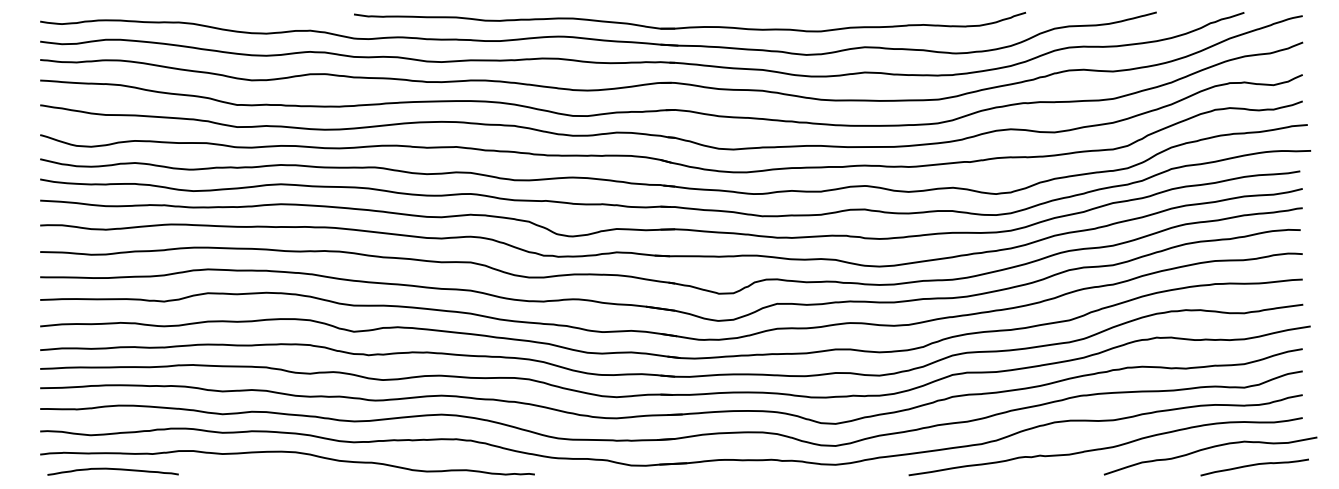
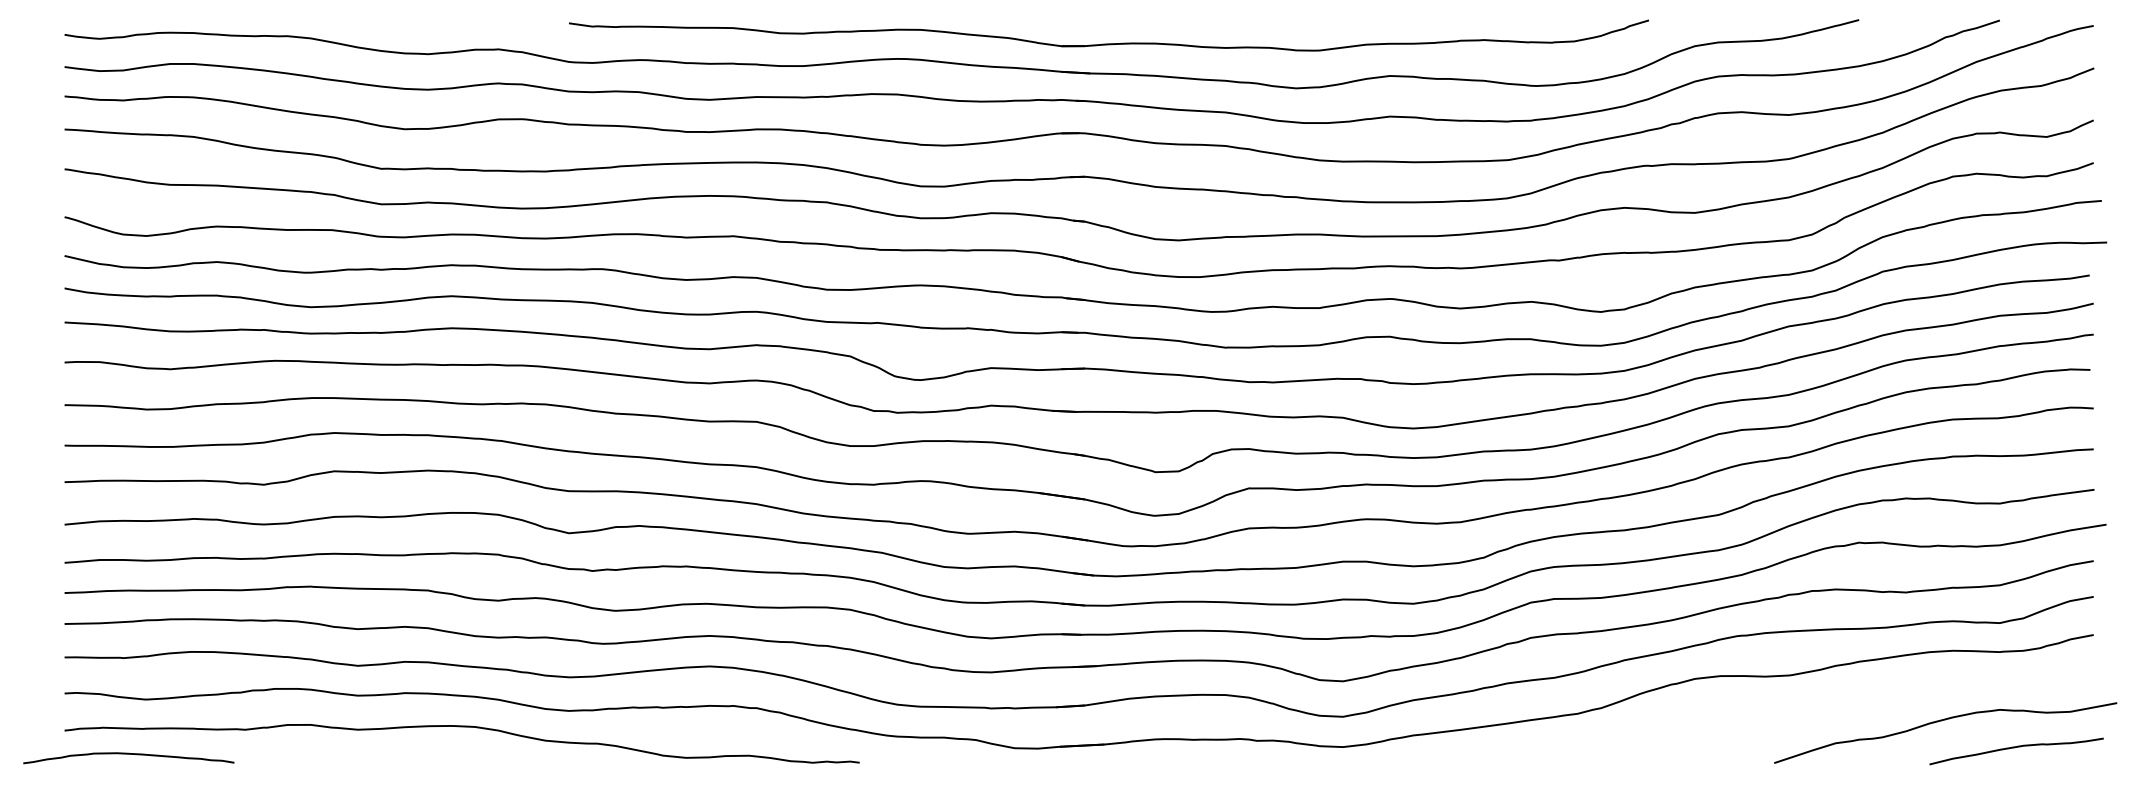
curve: (1105, 447) -> (1776, 719), removed
curve: (112, 469) -> (127, 754), moved

